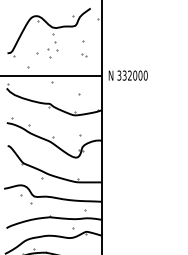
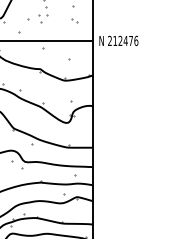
text: (132, 75) -> (123, 40), 332000 -> 212476

